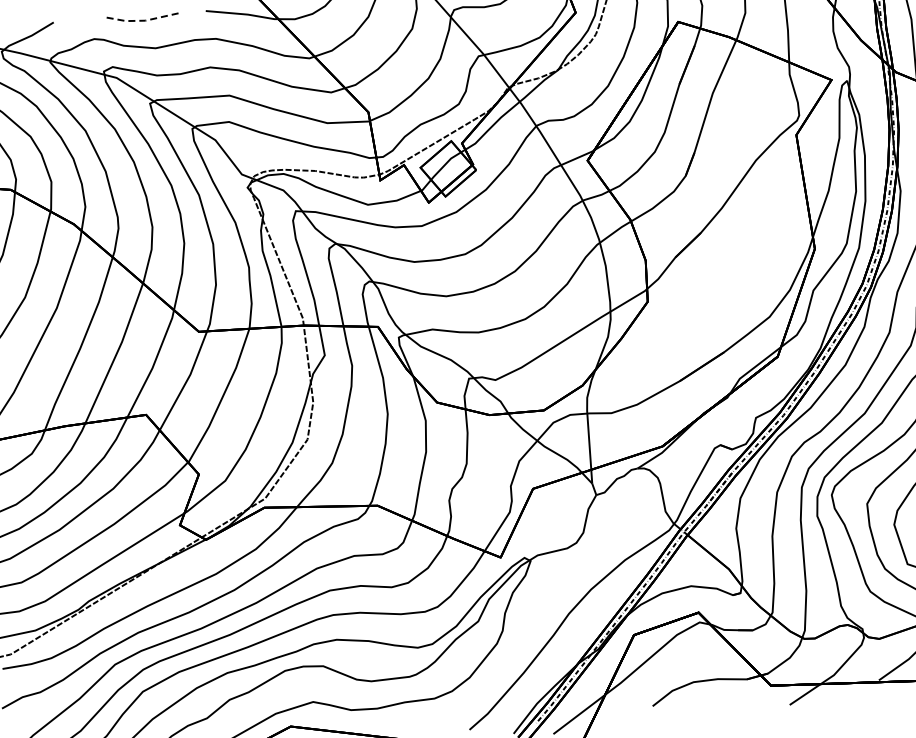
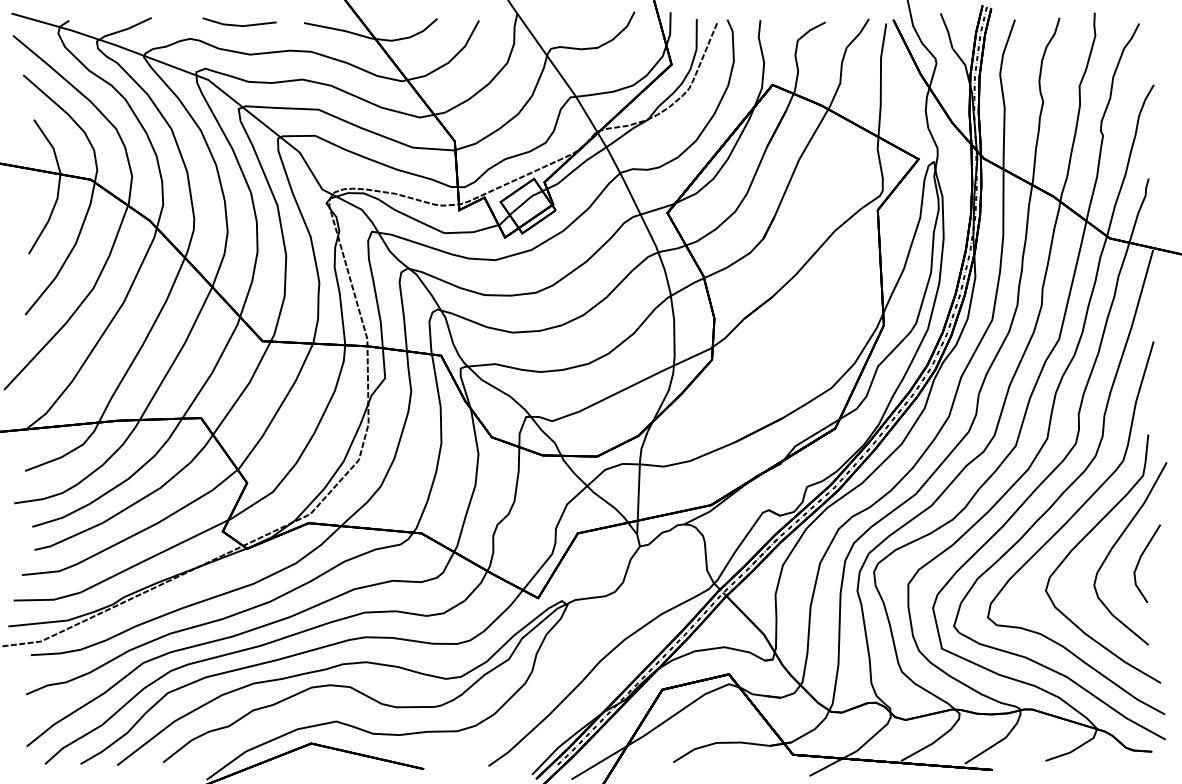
line: (141, 20) -> (239, 25), dashed -> solid

